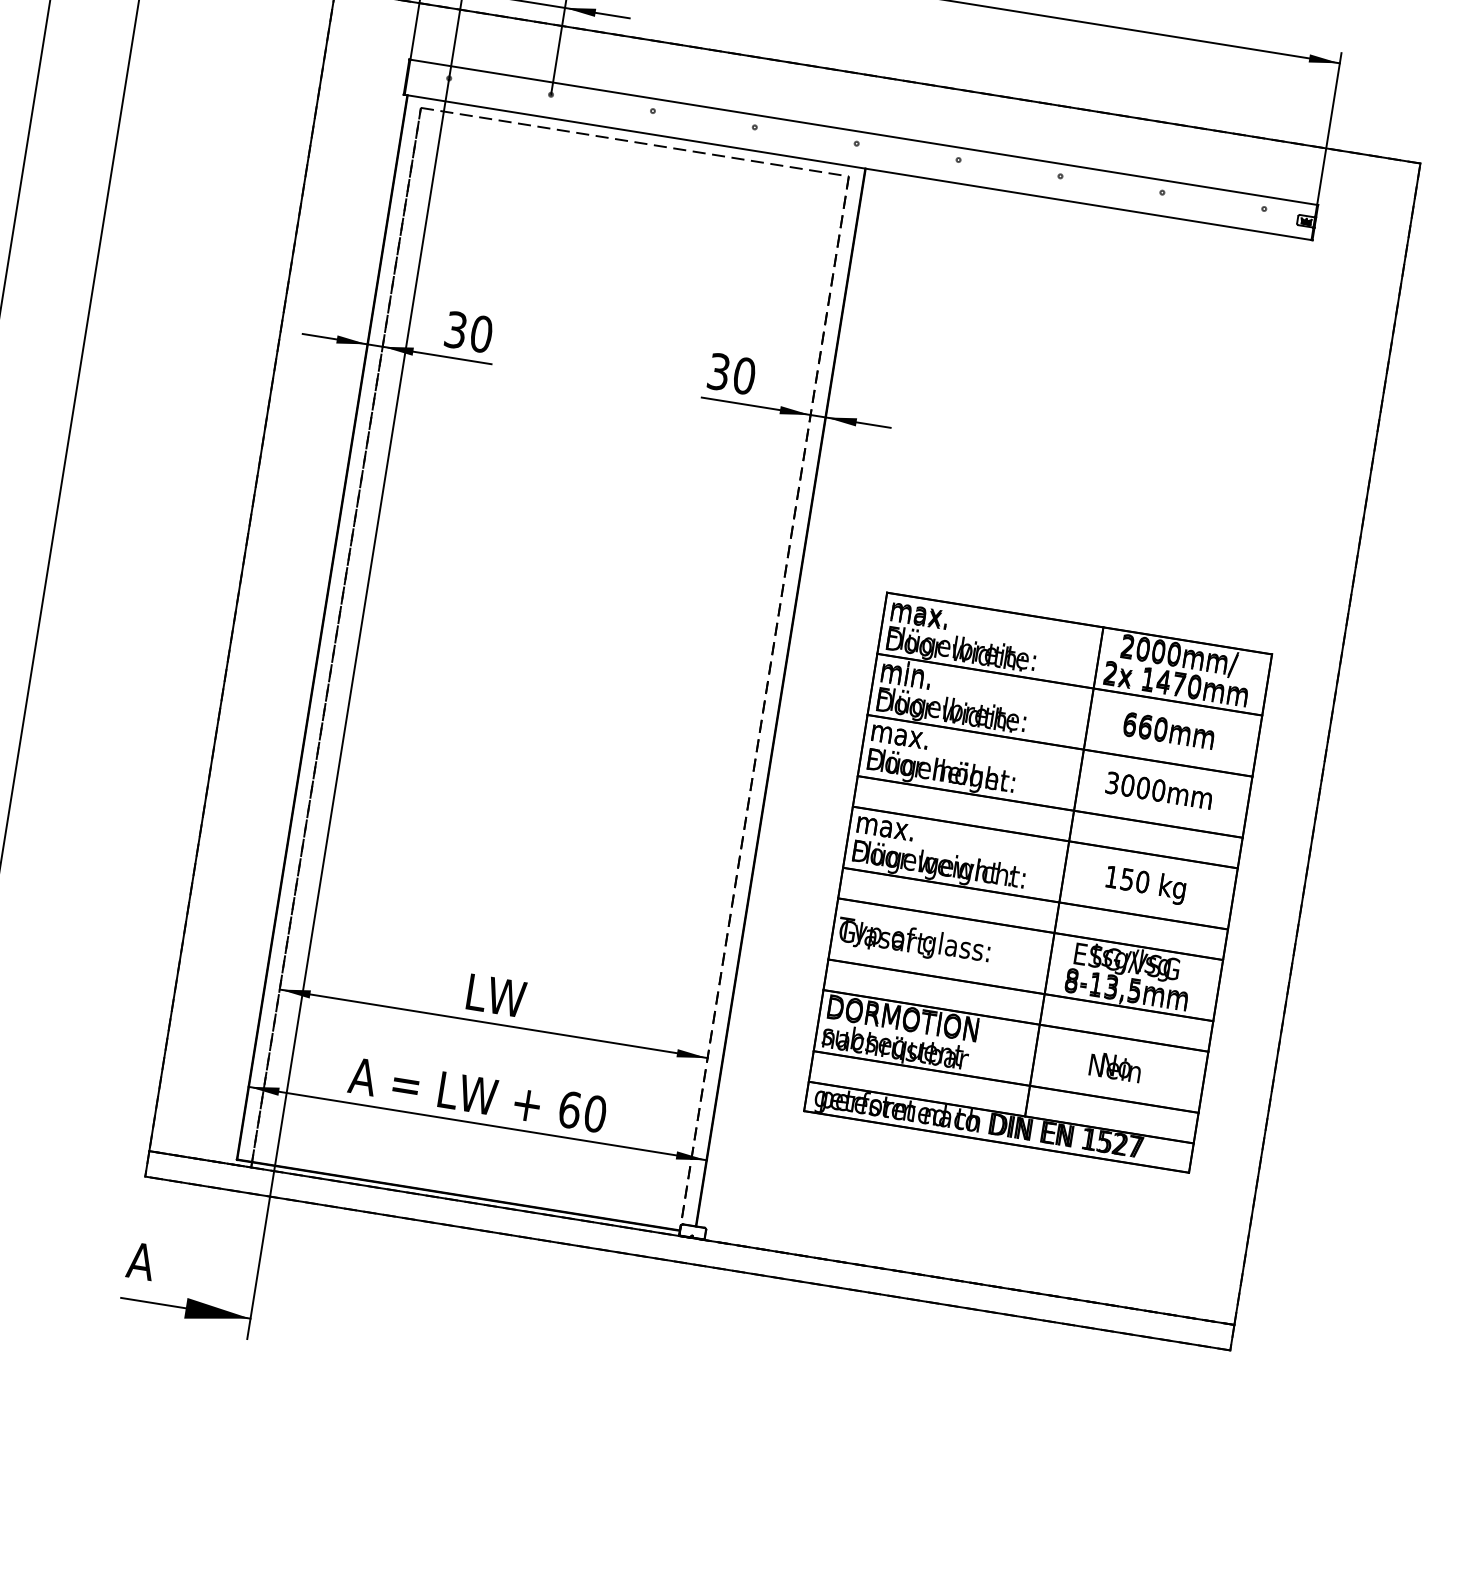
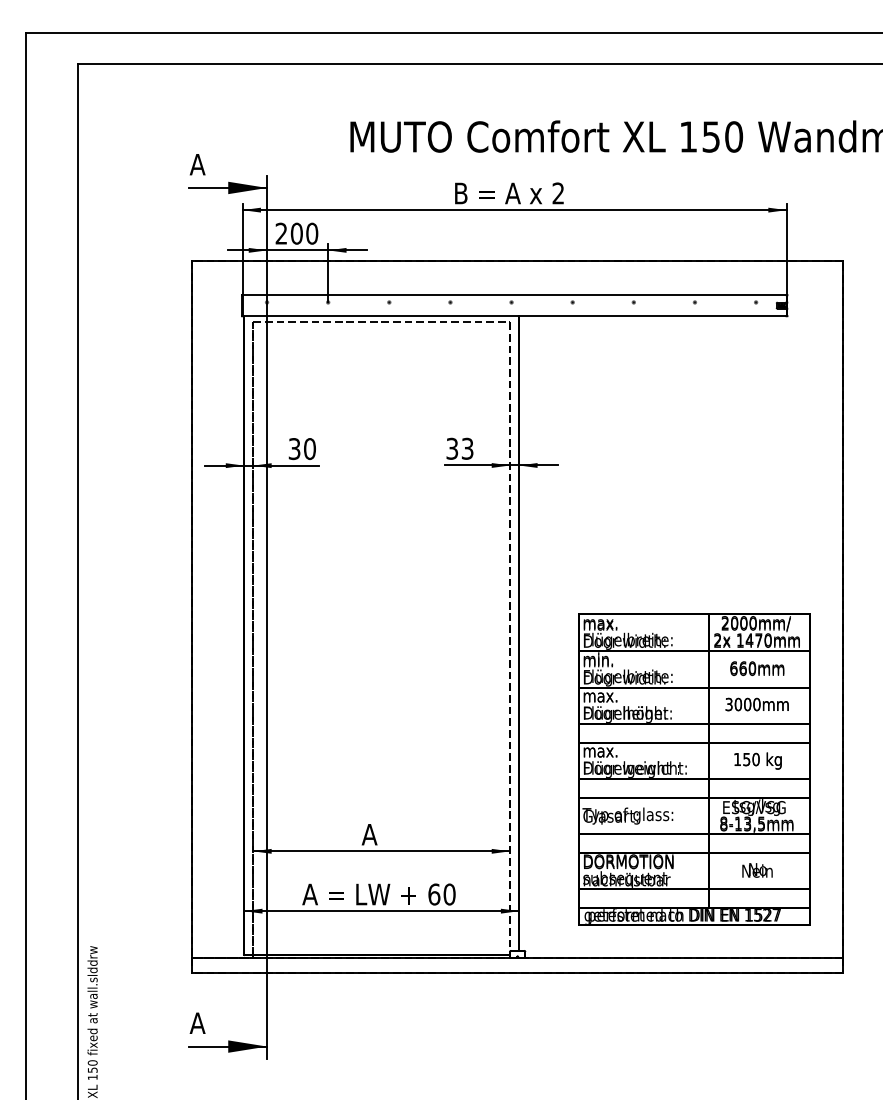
text: (744, 375) -> (467, 448), 30 -> 33
part: (1037, 882) -> (694, 769), moved
text: (494, 995) -> (379, 834), LW -> A

